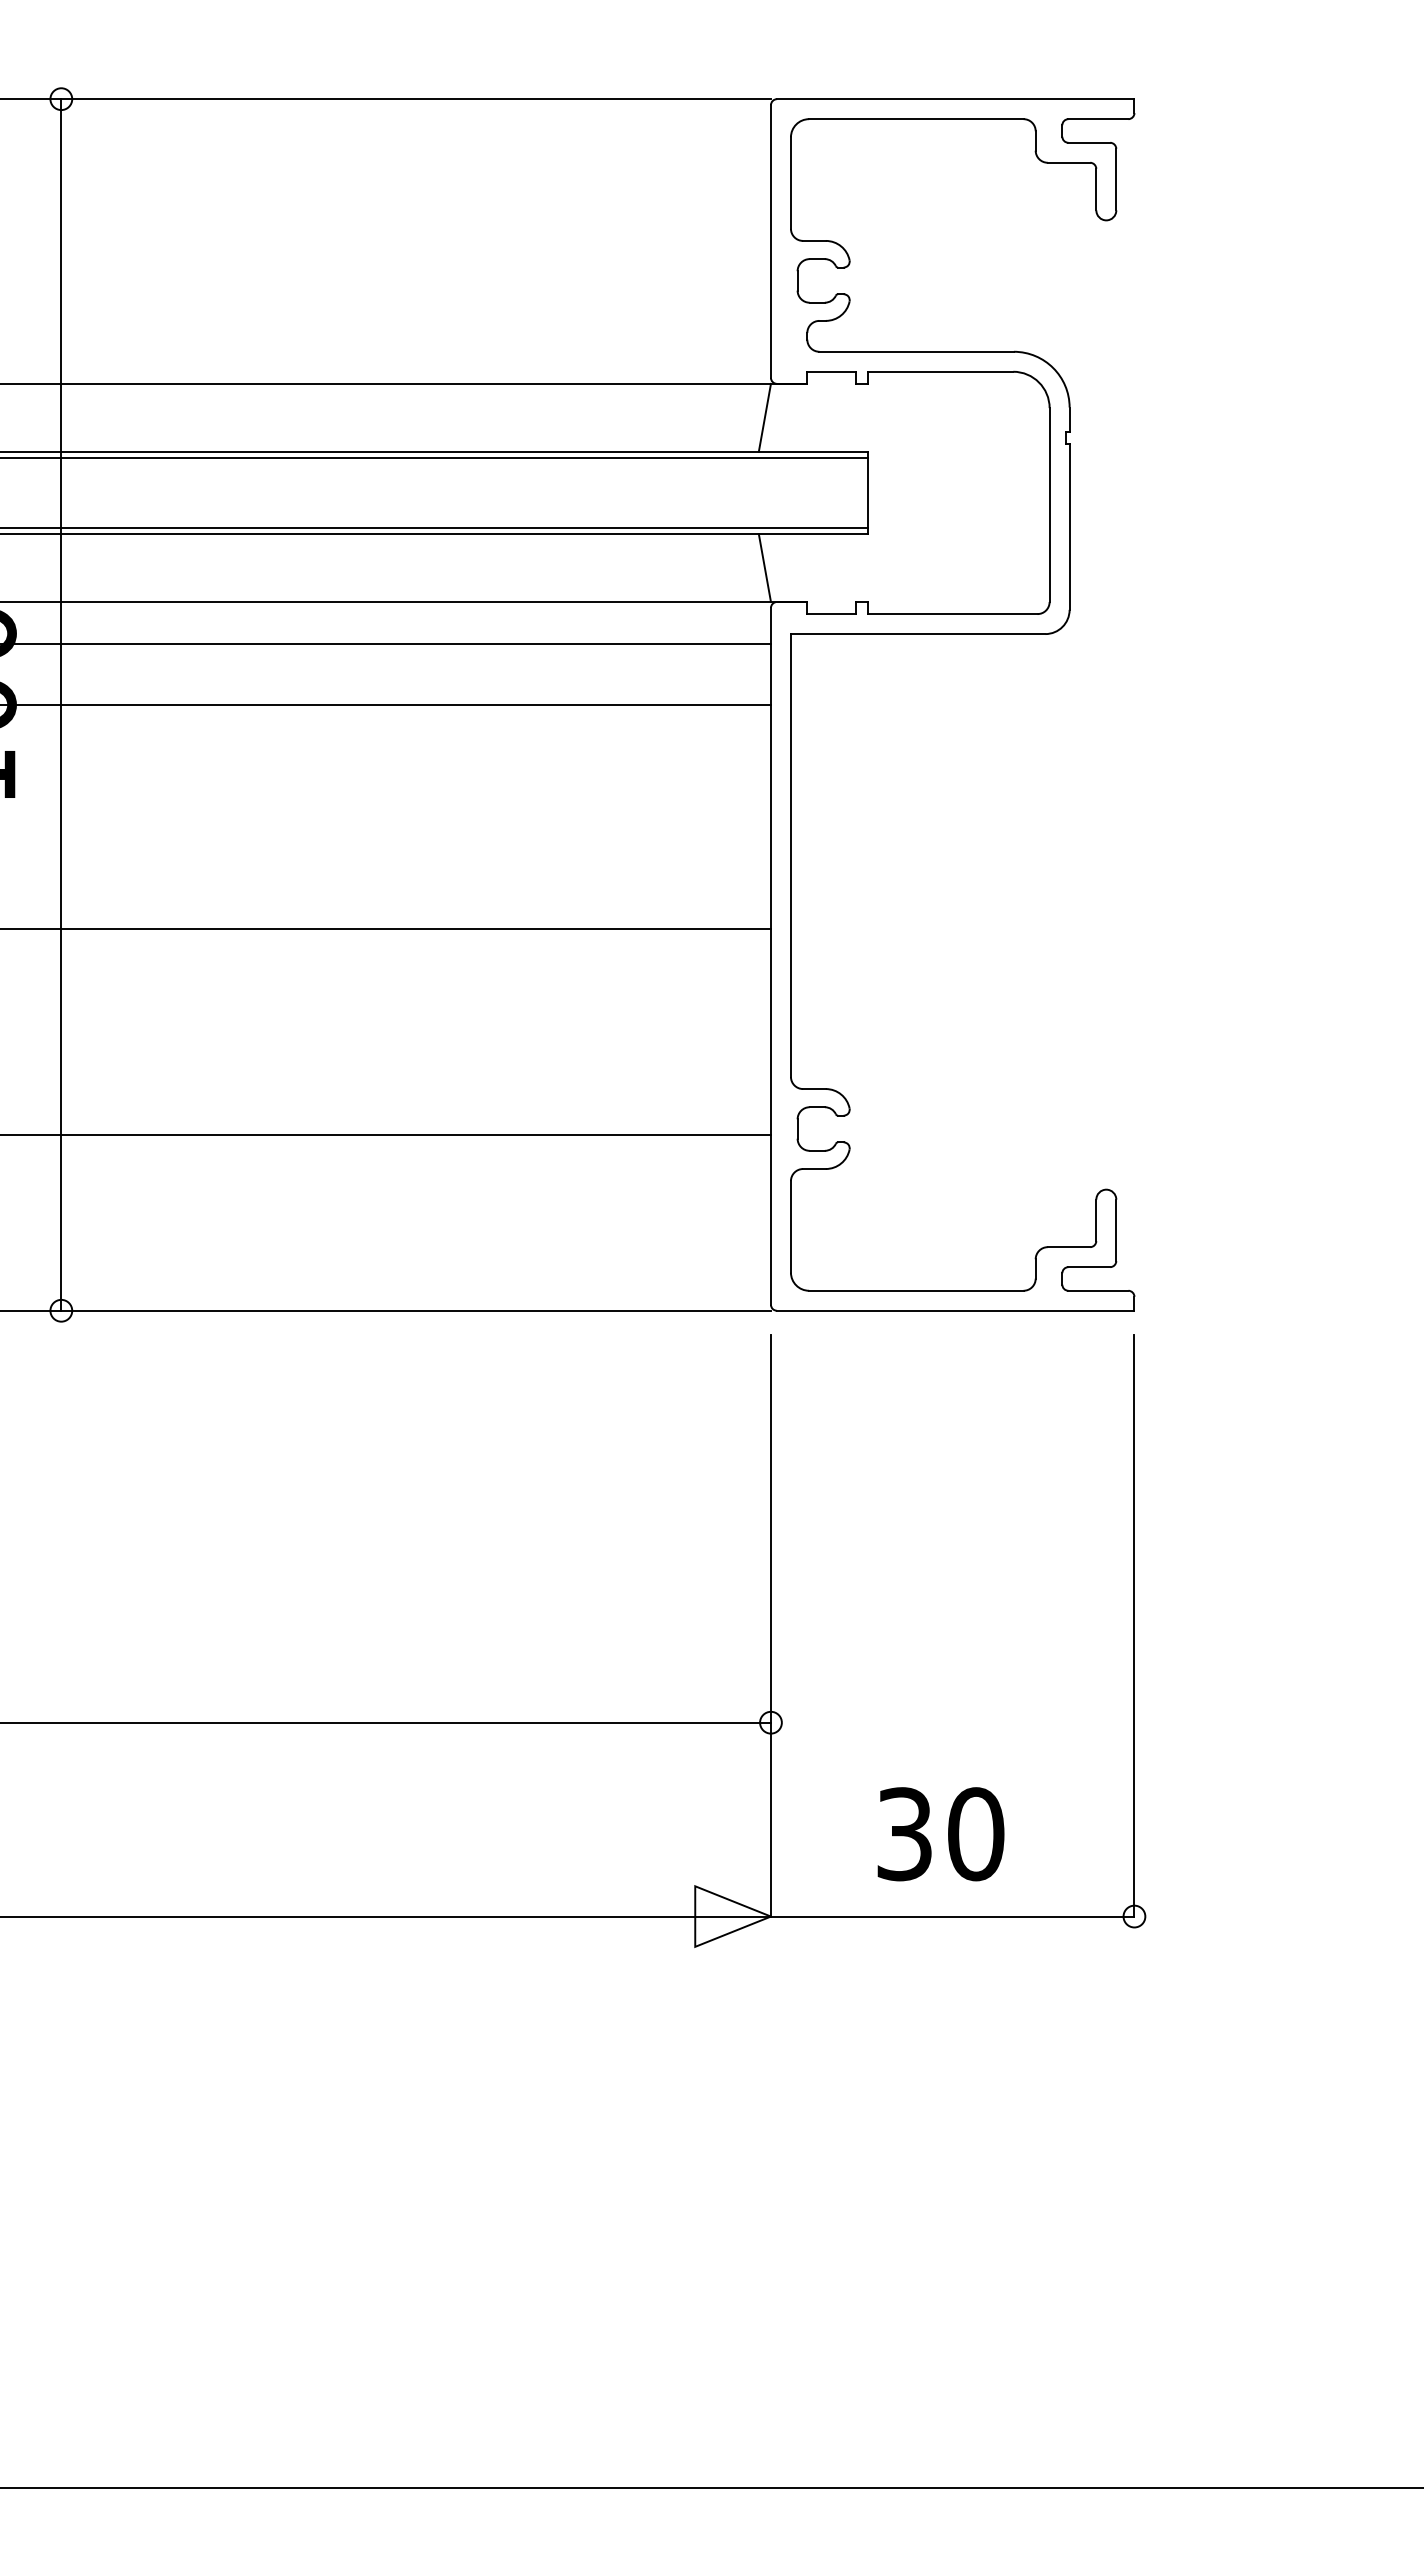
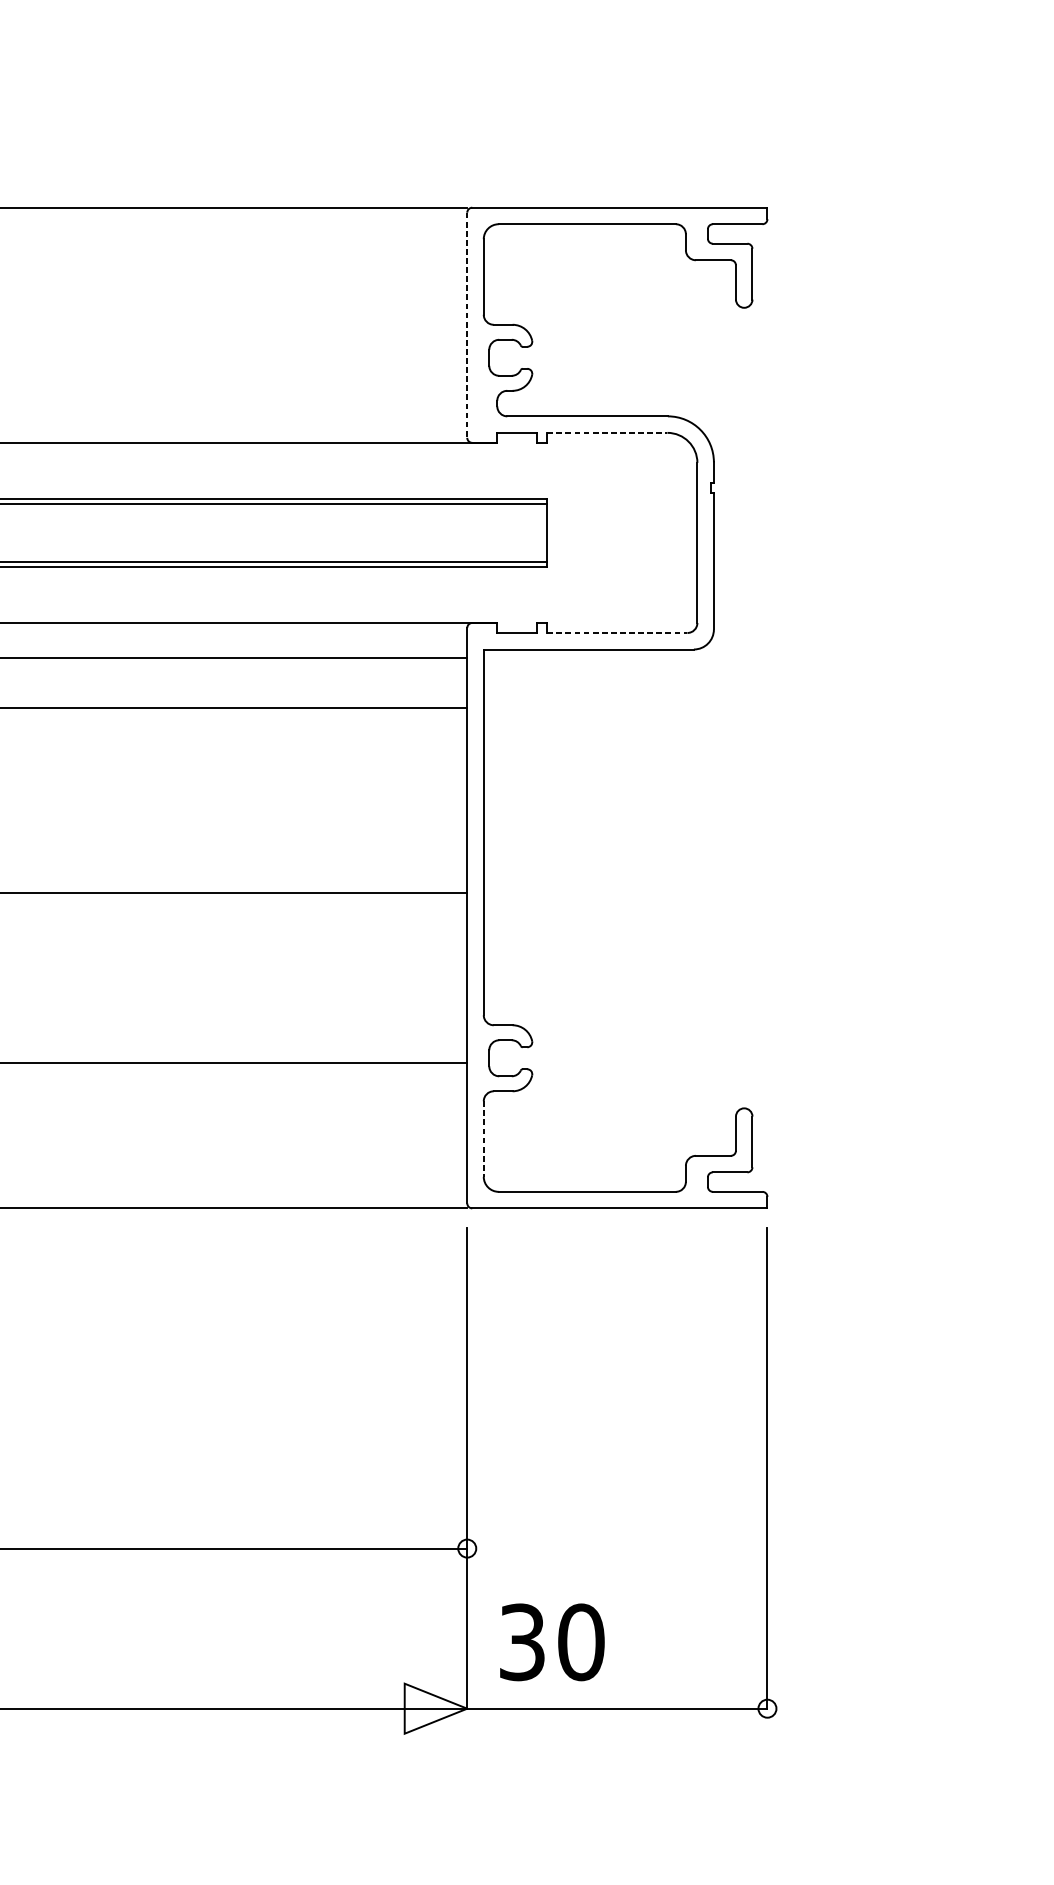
line: (770, 242) -> (466, 326), solid -> dashed
line: (940, 371) -> (607, 432), solid -> dashed
line: (764, 417) -> (461, 470), removed
line: (764, 567) -> (461, 594), removed
line: (952, 614) -> (617, 633), solid -> dashed
line: (790, 1226) -> (483, 1138), solid -> dashed
text: (940, 1834) -> (551, 1642), moved

